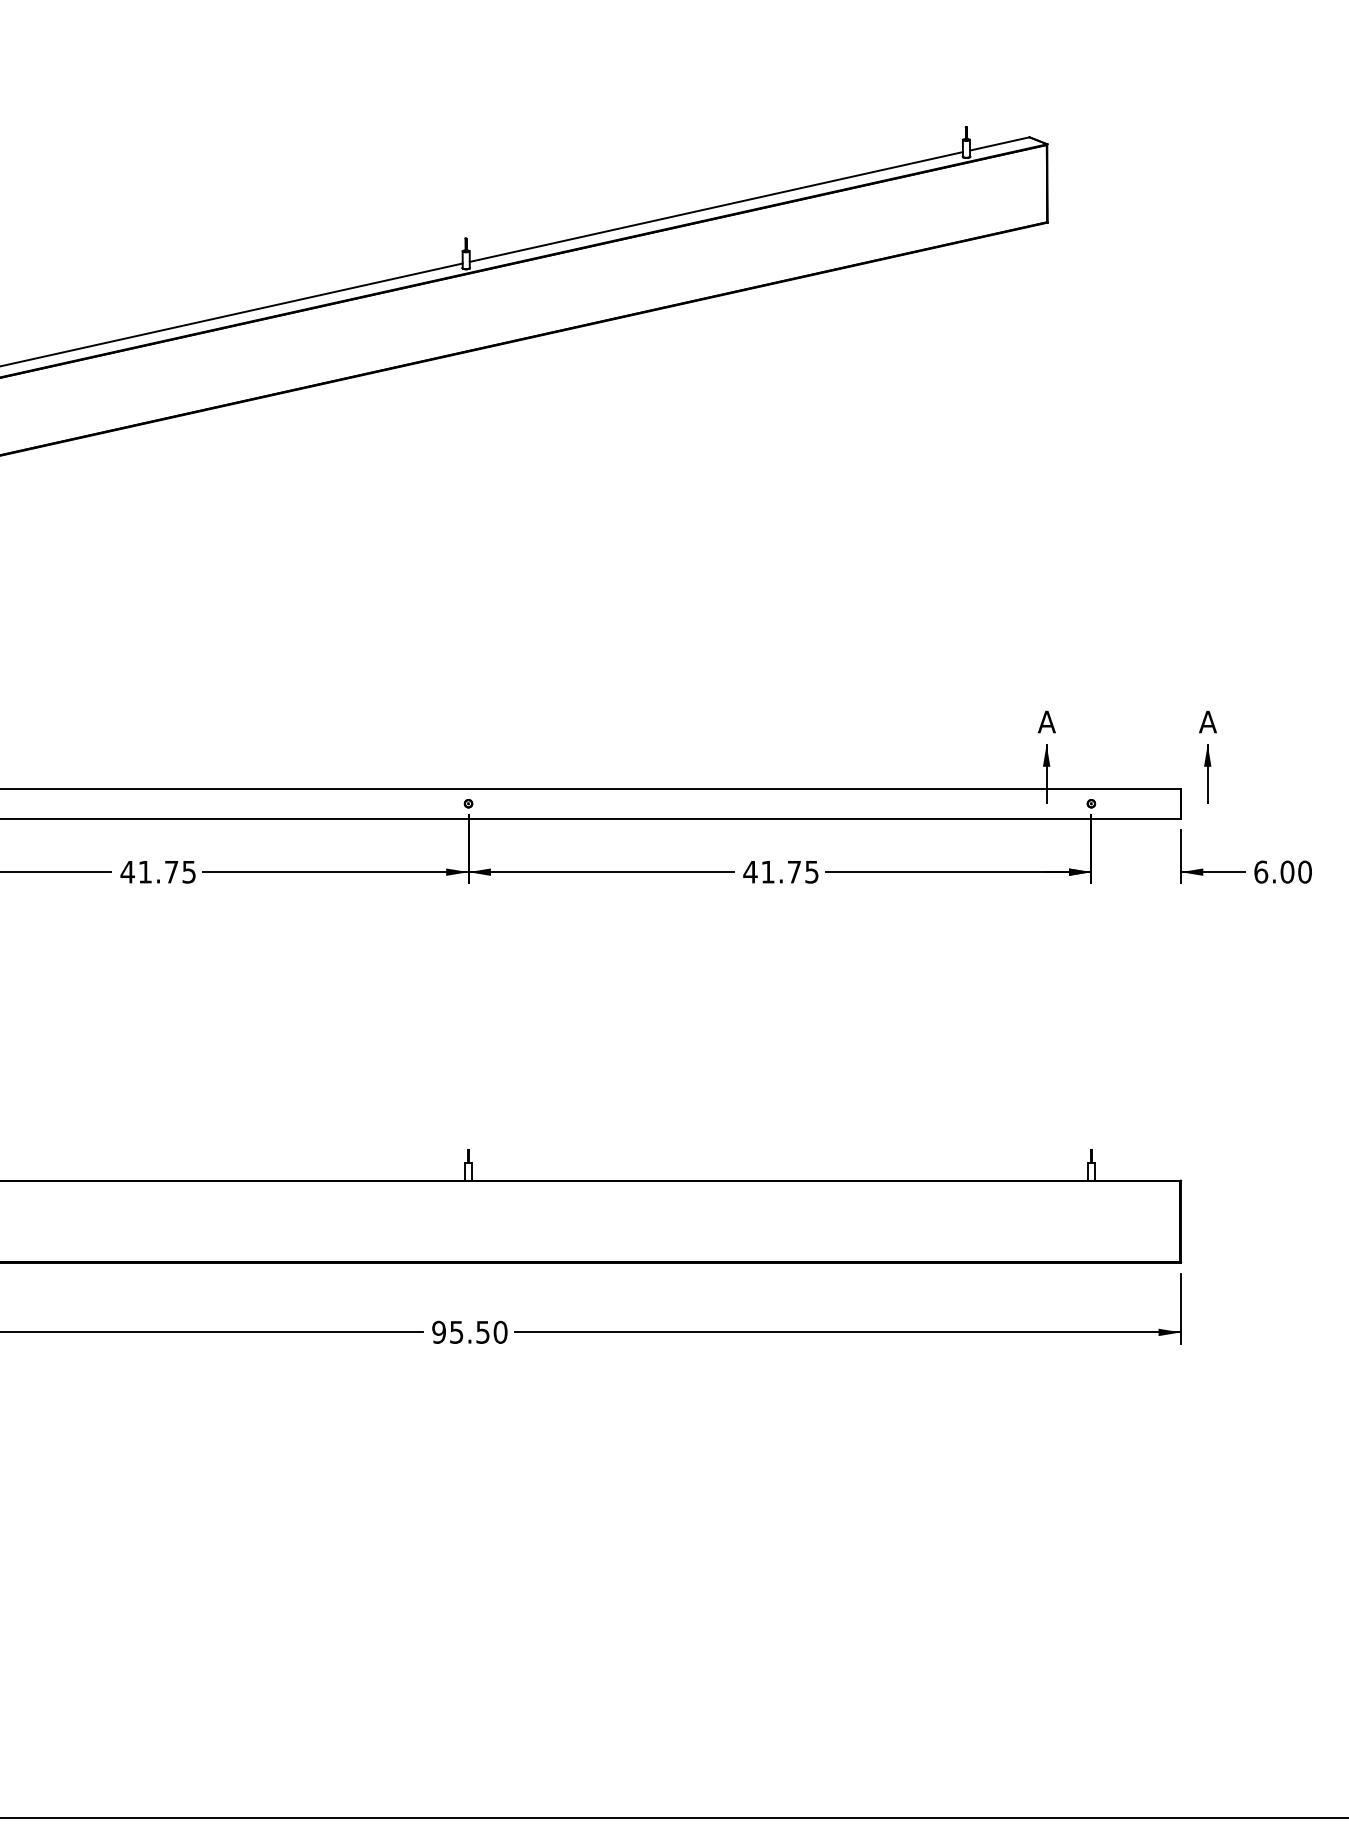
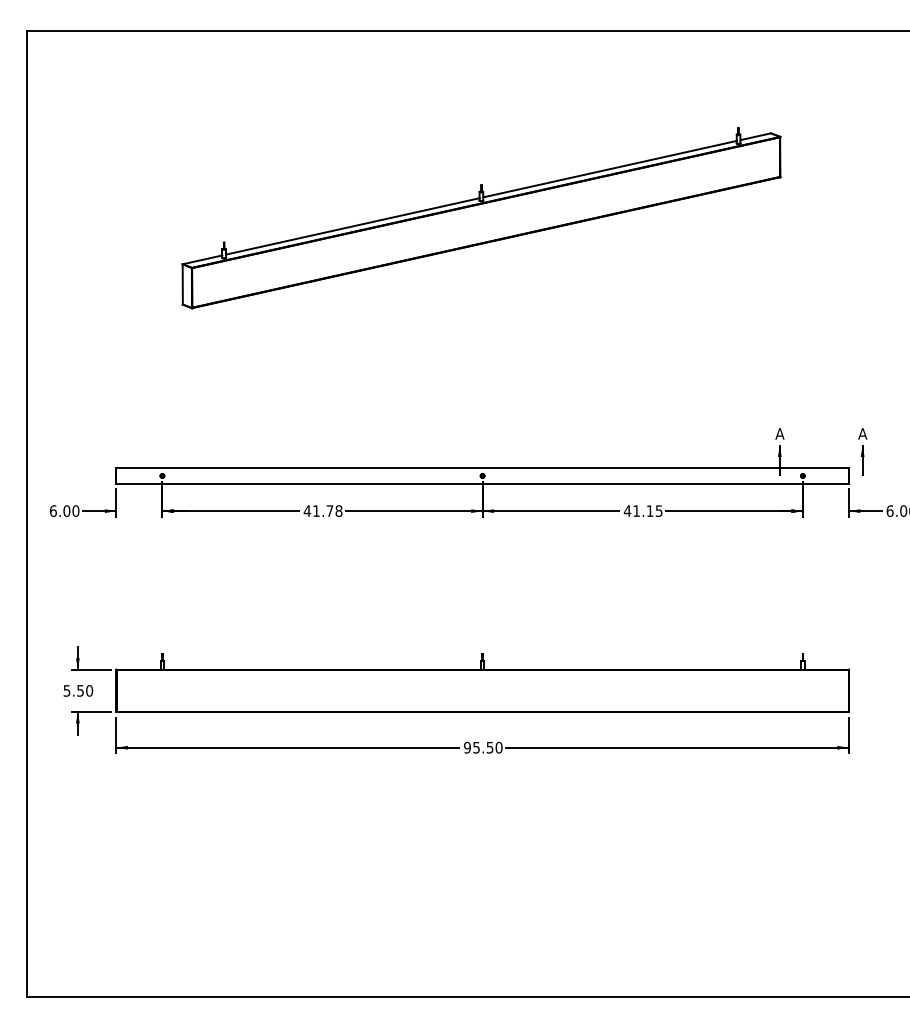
text: (188, 870) -> (338, 510), 41.75 -> 41.78
text: (793, 870) -> (649, 510), 41.75 -> 41.15

